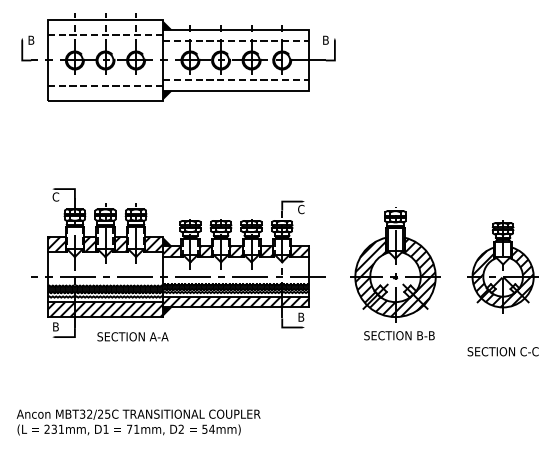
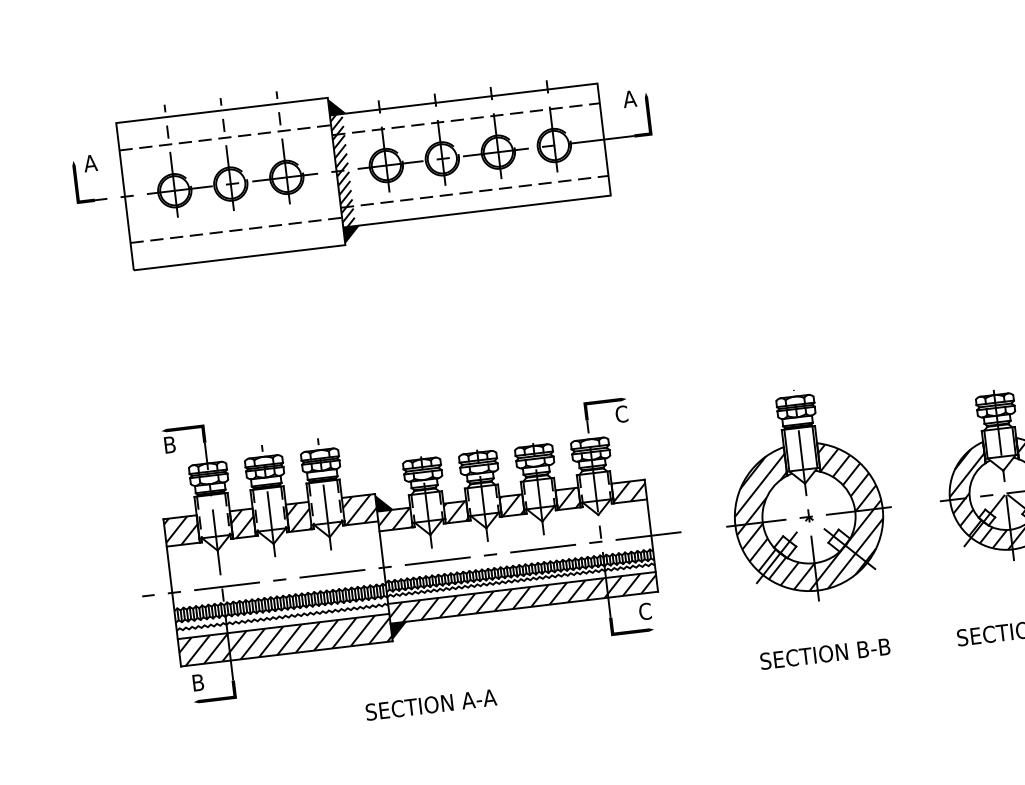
text: (30, 39) -> (88, 162), B -> A
text: (325, 39) -> (628, 97), B -> A
hatch: (166, 60) -> (342, 170), added
text: (55, 196) -> (168, 444), C -> B
text: (301, 316) -> (645, 610), B -> C
text: (399, 335) -> (825, 653), moved
text: (132, 336) -> (430, 704), moved

